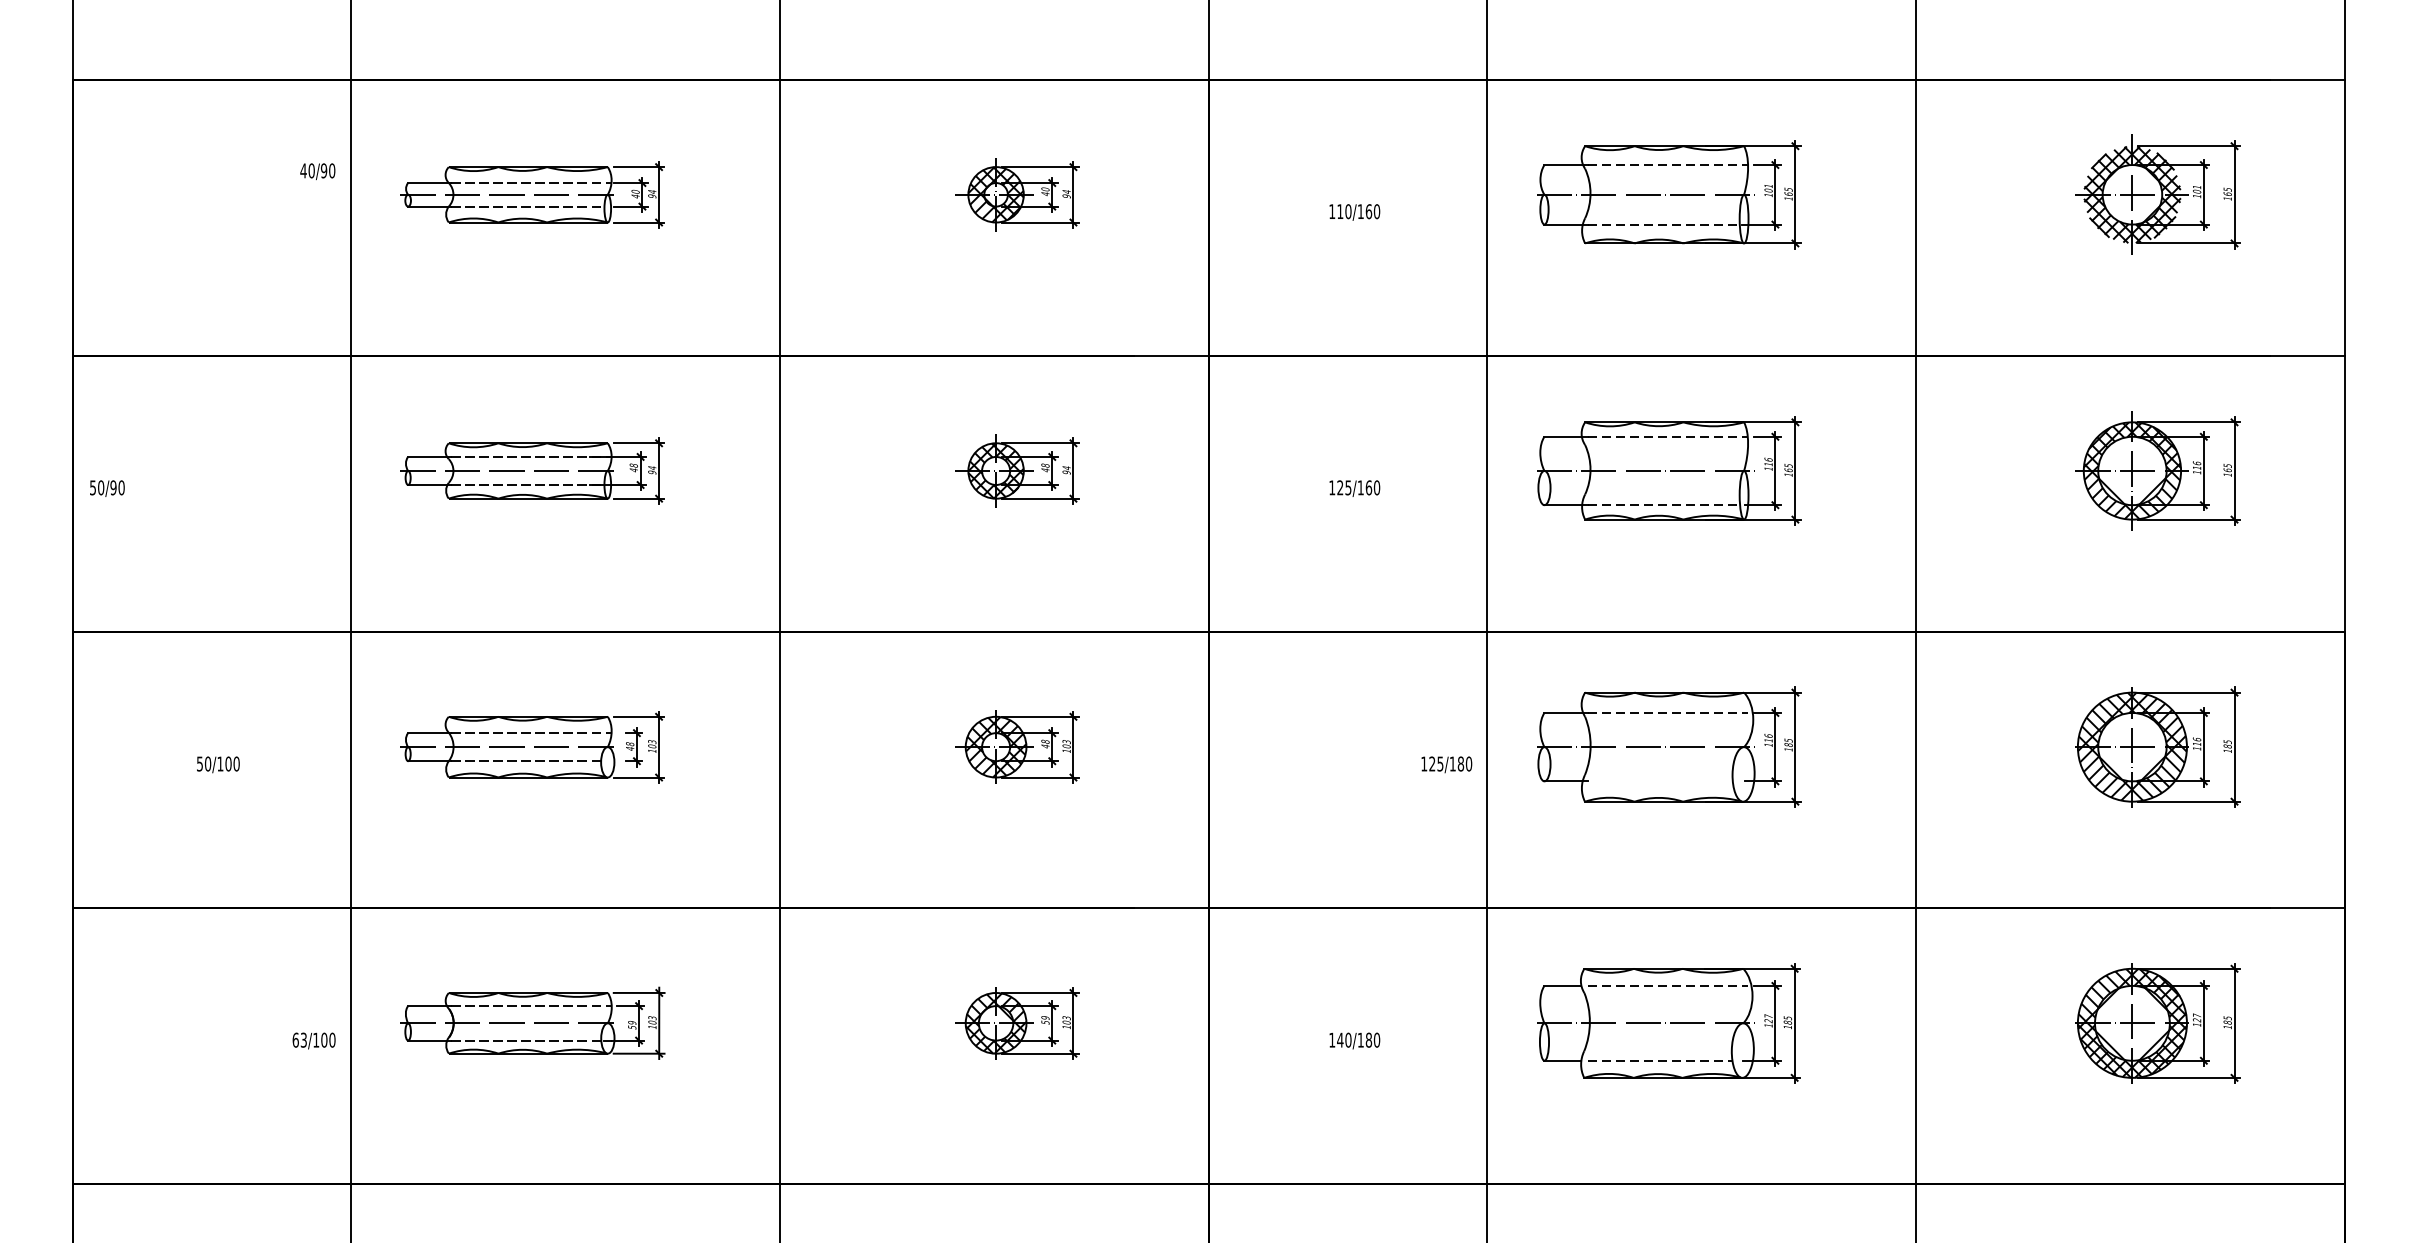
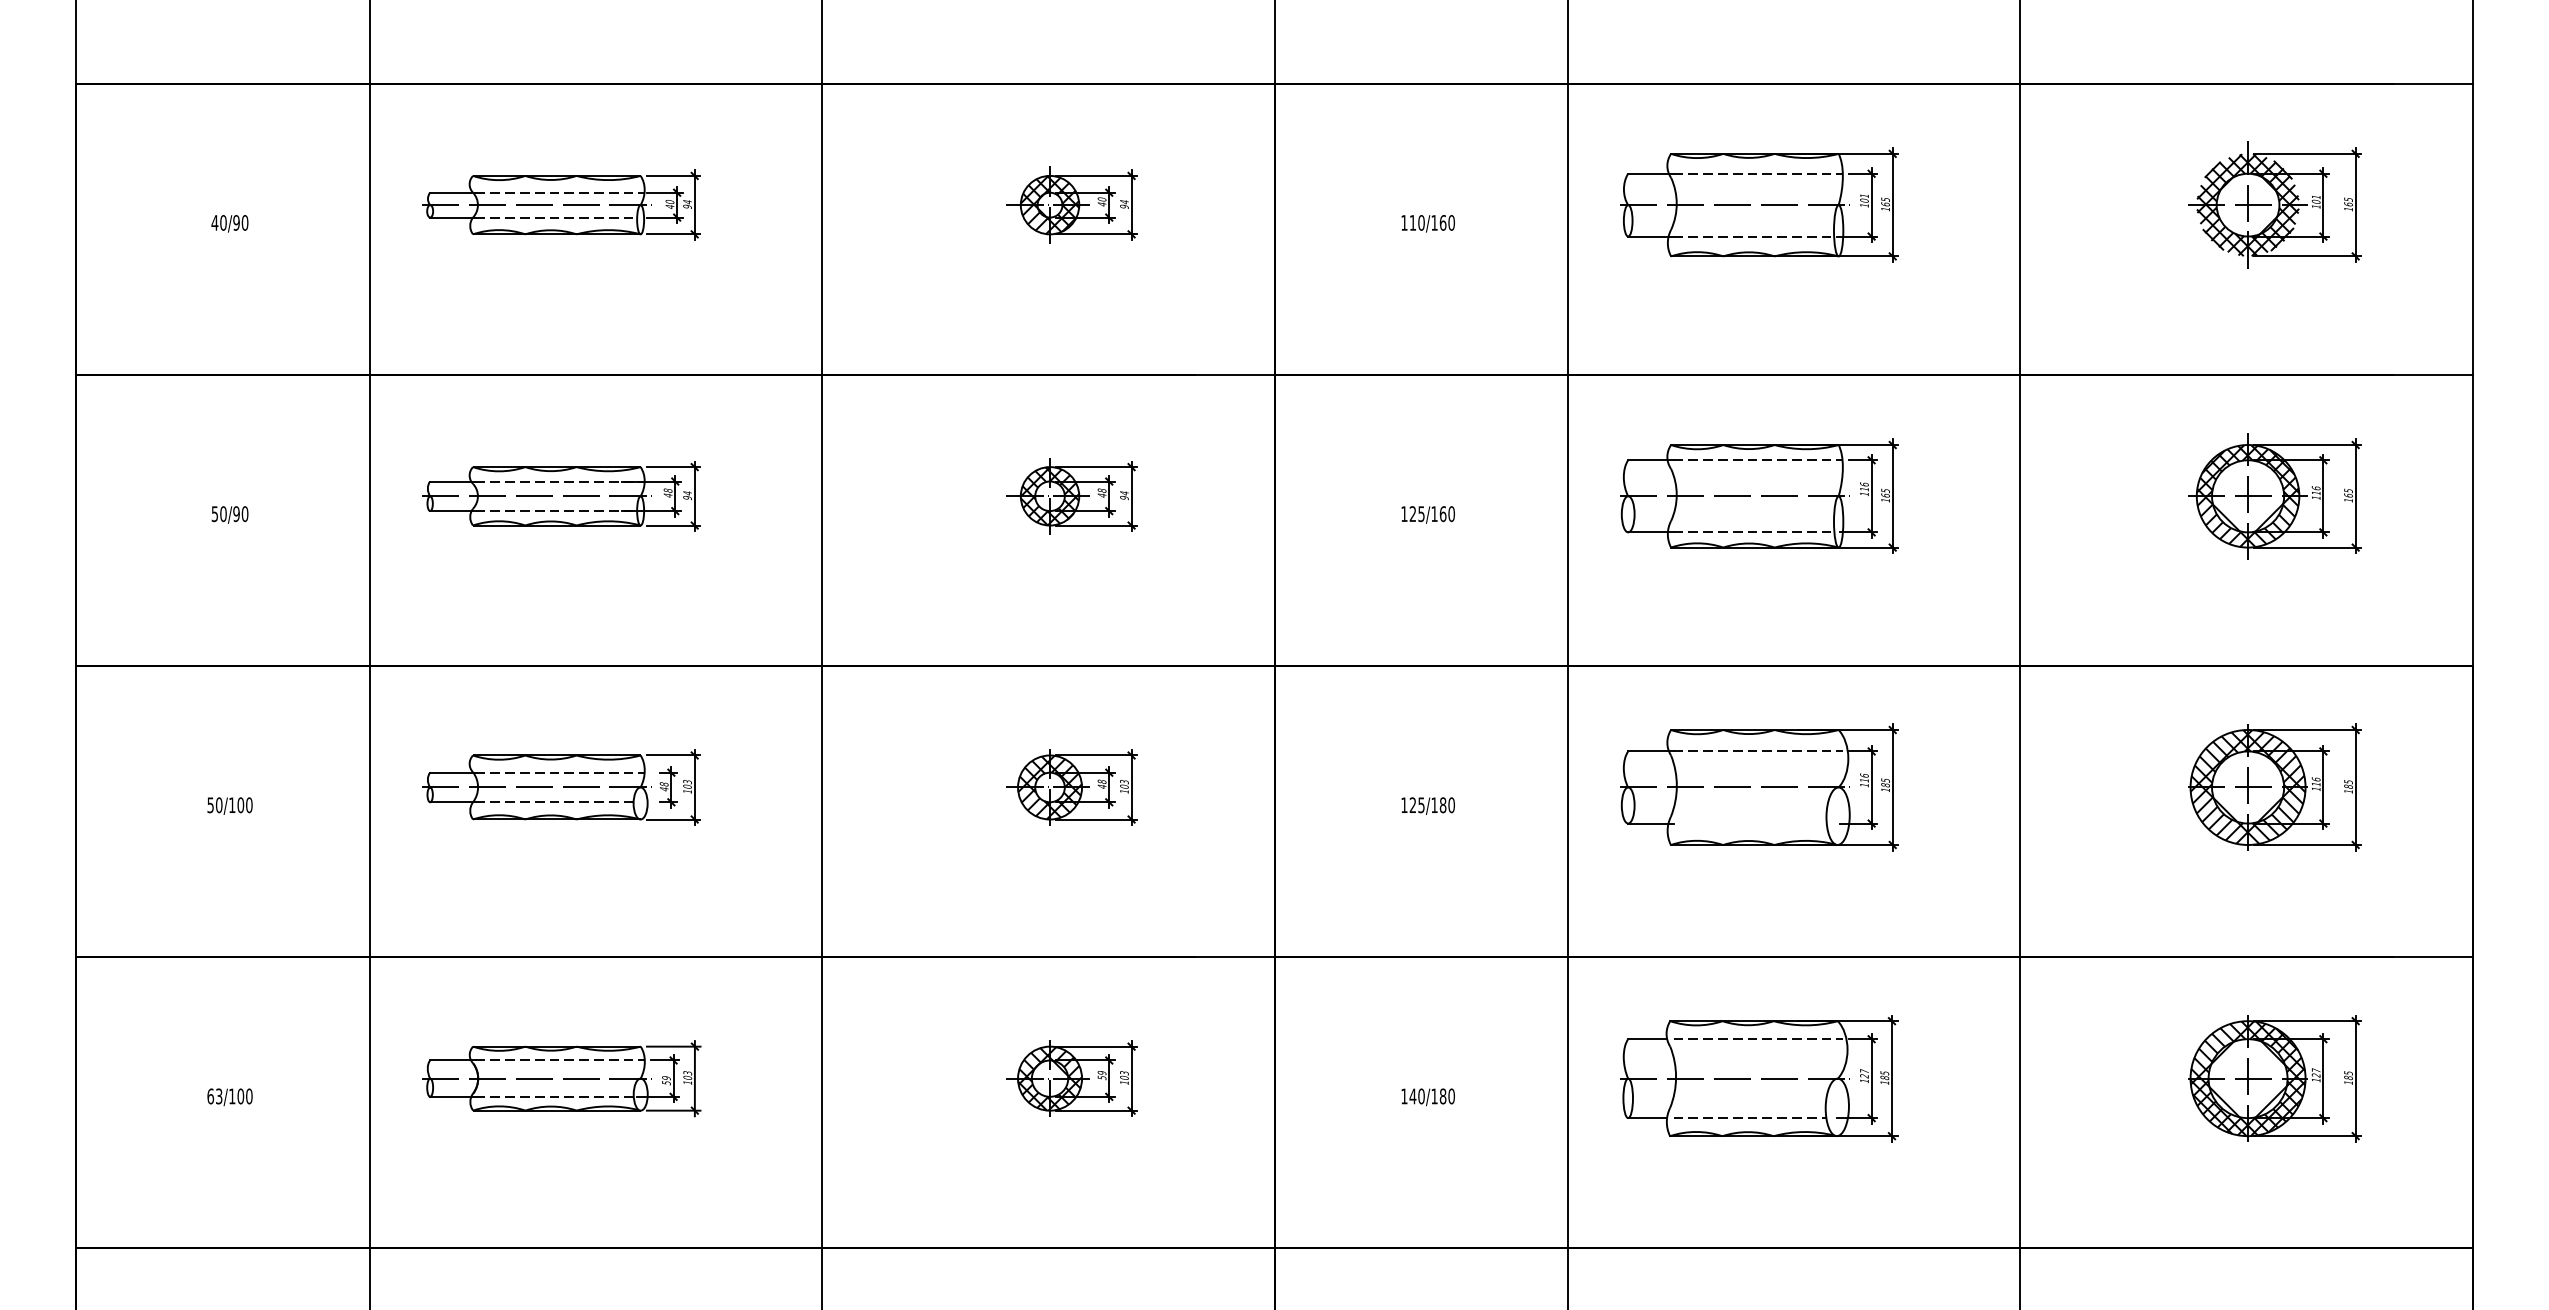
text: (317, 171) -> (229, 223), moved
text: (106, 488) -> (229, 514), moved
text: (1446, 764) -> (1427, 805), moved
text: (313, 1041) -> (229, 1097), moved

